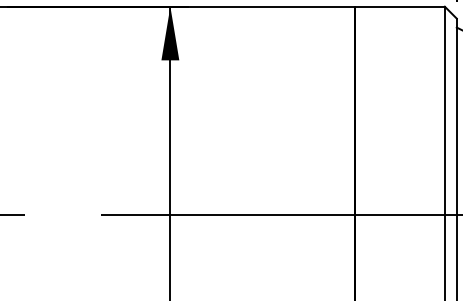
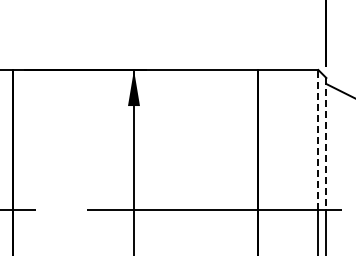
line: (445, 110) -> (318, 139), solid -> dashed
line: (456, 116) -> (326, 143), solid -> dashed

